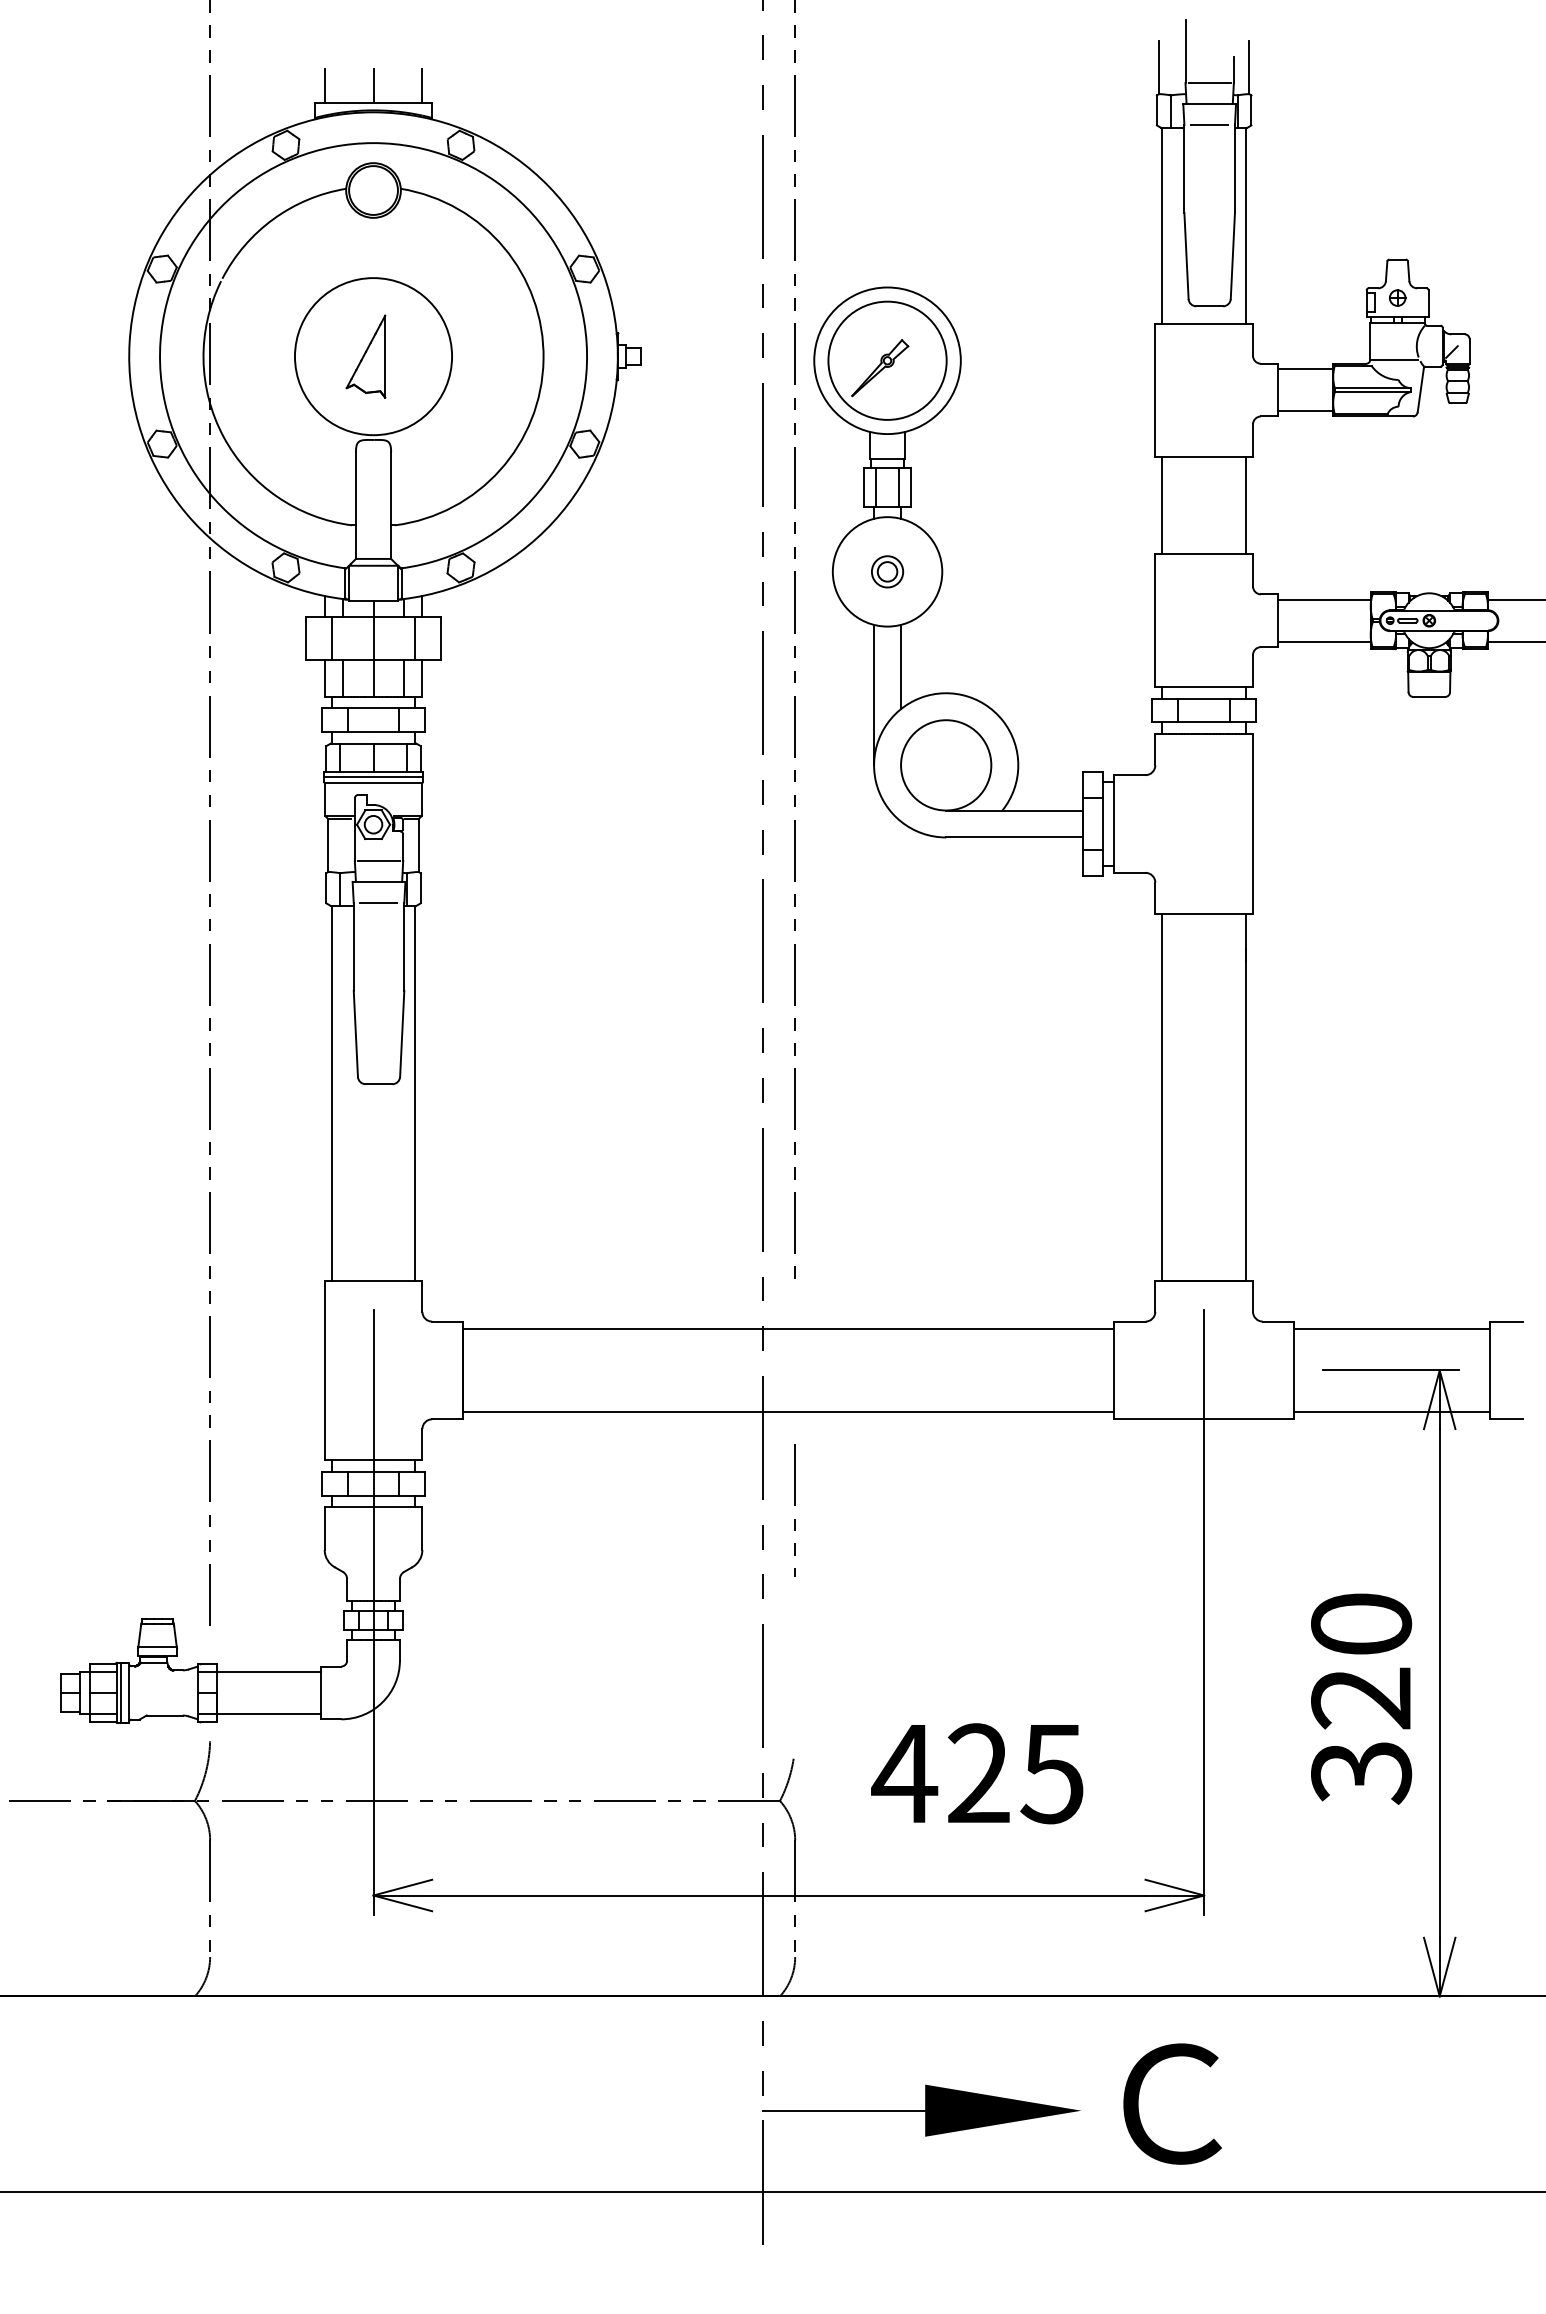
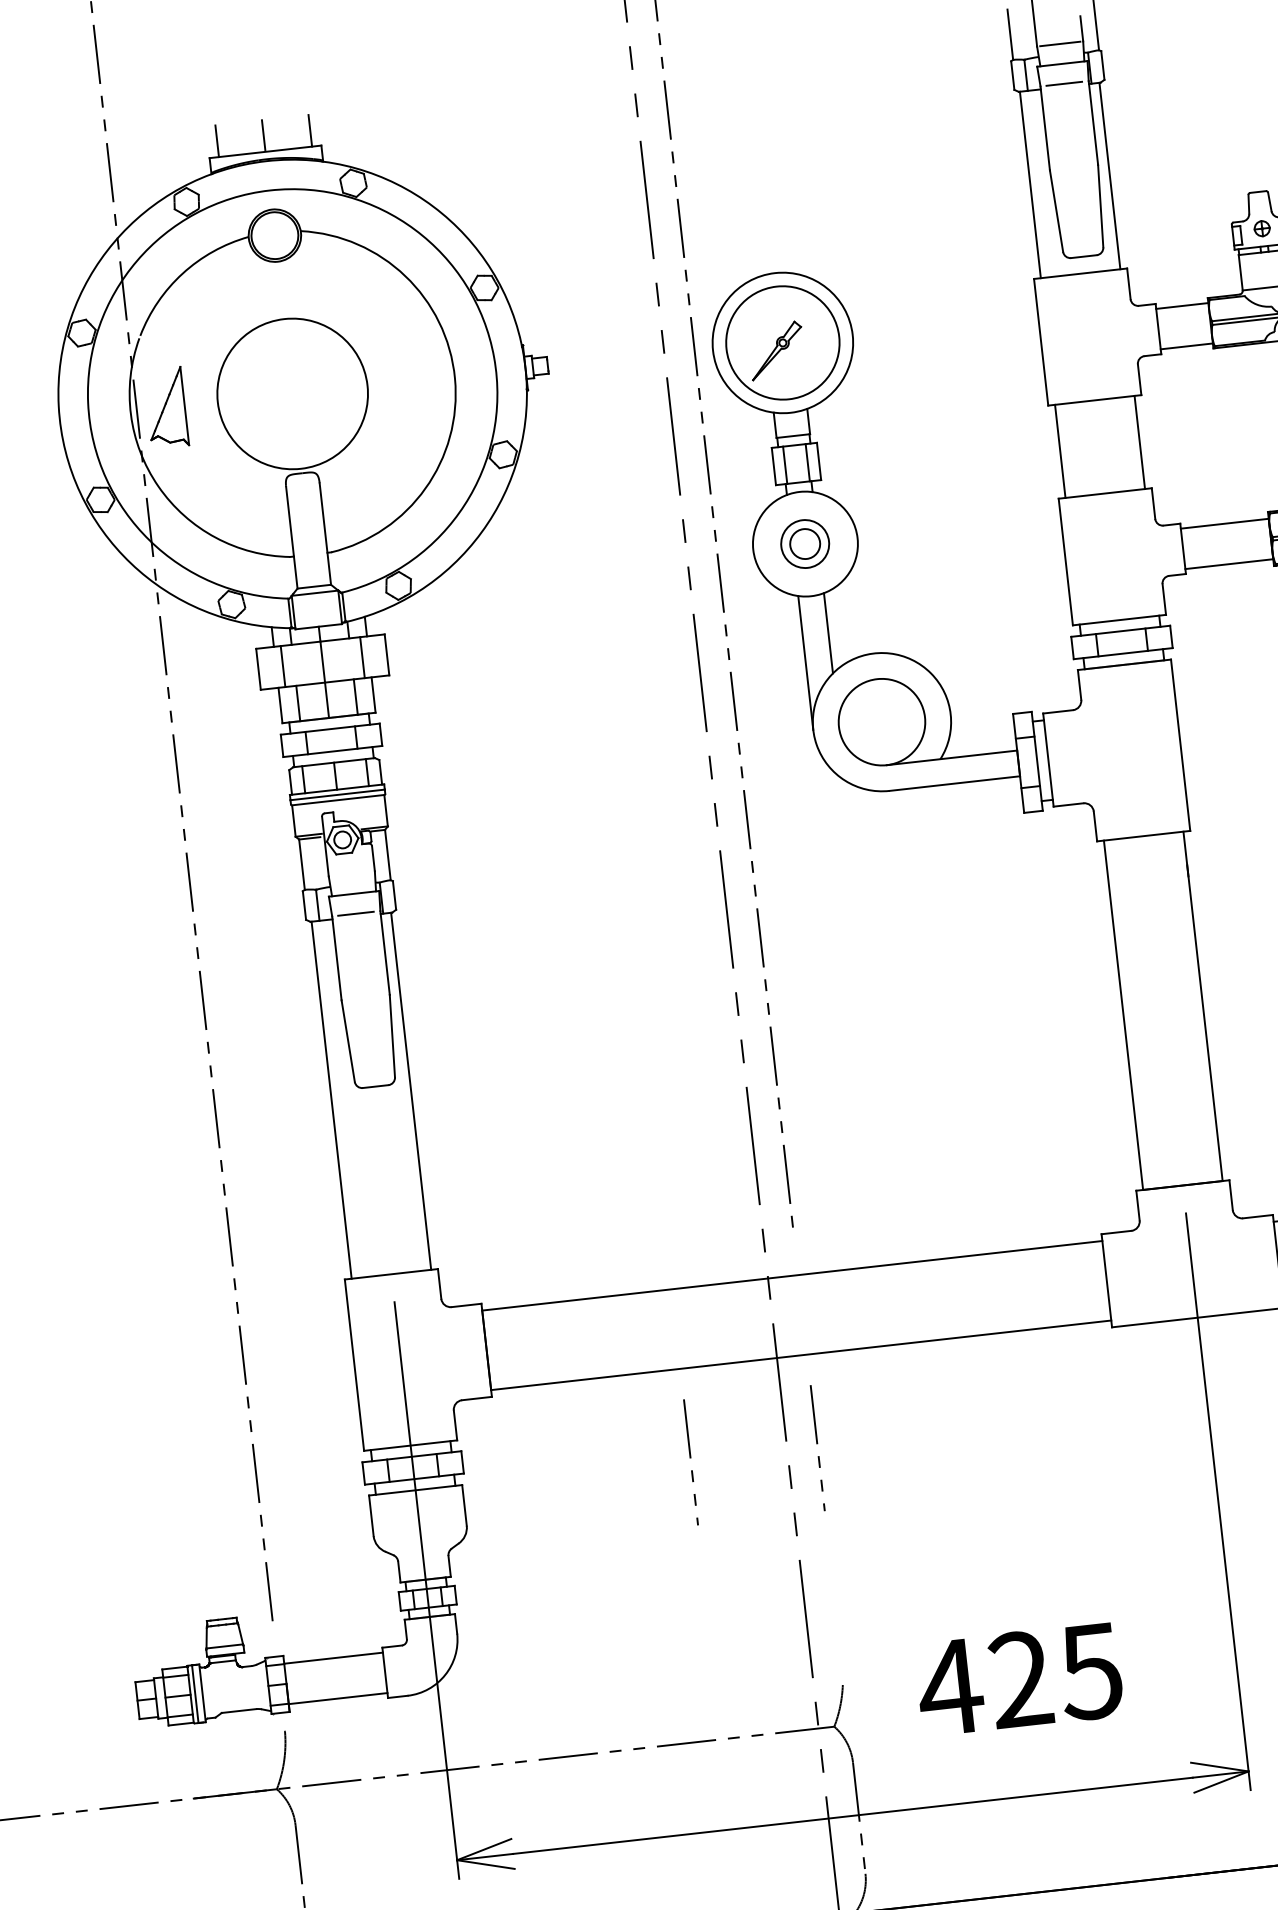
part: (365, 356) -> (165, 408), moved
part: (887, 571) -> (805, 543), size x1.6
line: (379, 861) -> (352, 874), removed
line: (661, 1505) -> (689, 1457), added

